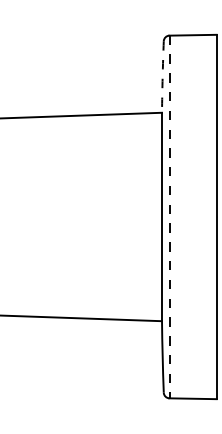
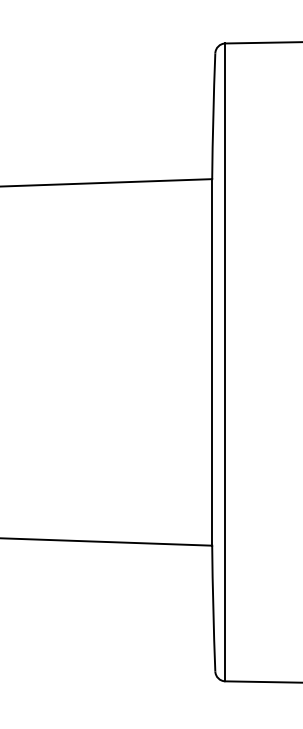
arc: (162, 77) -> (213, 117), dashed -> solid
line: (169, 217) -> (225, 363), dashed -> solid

